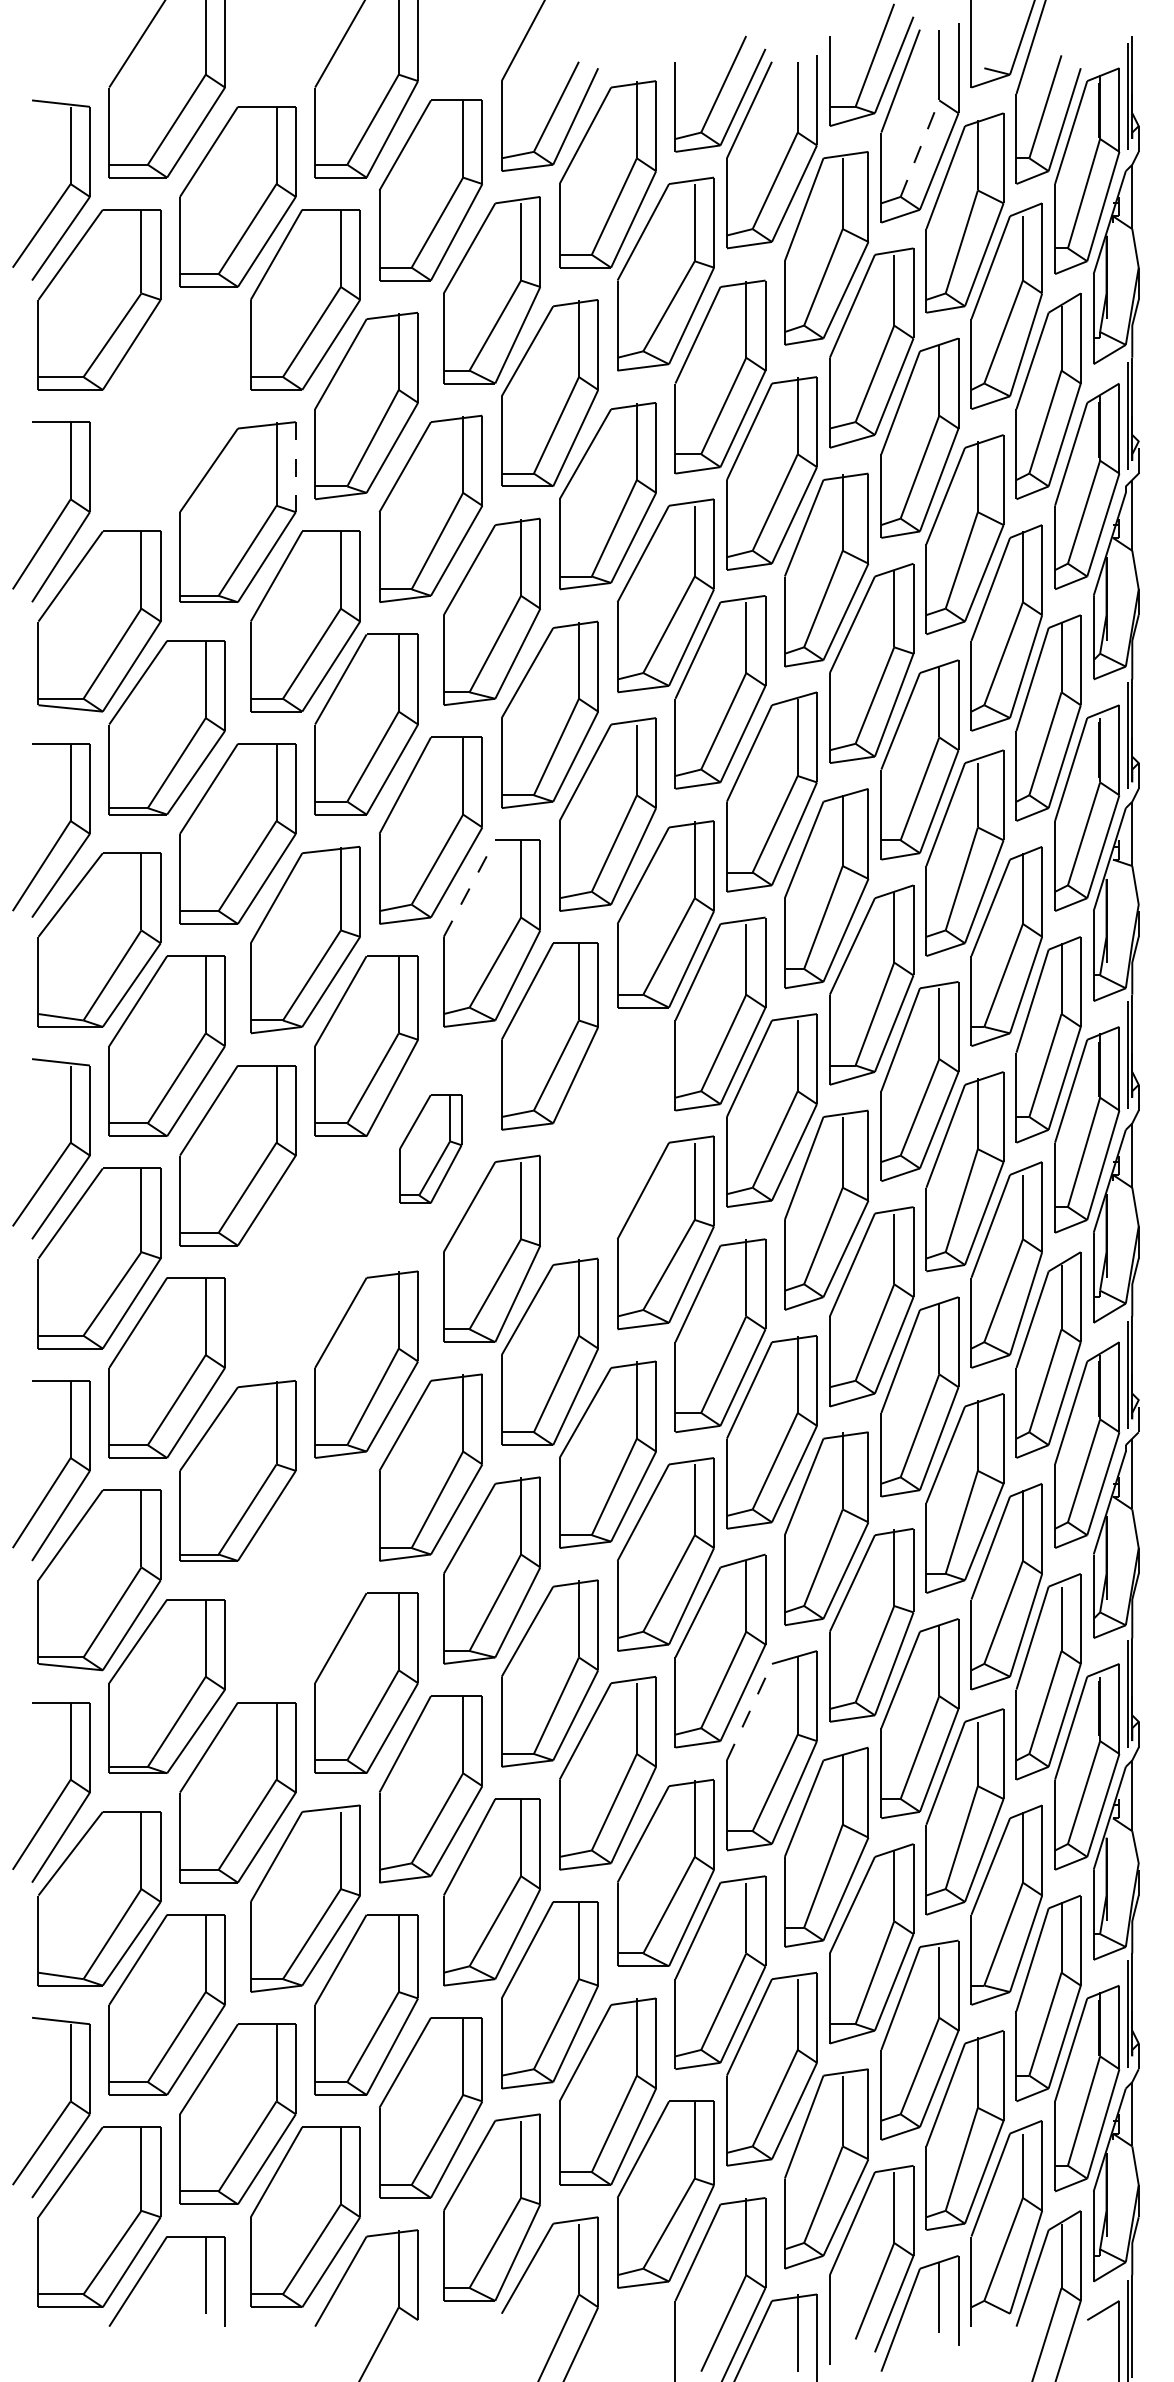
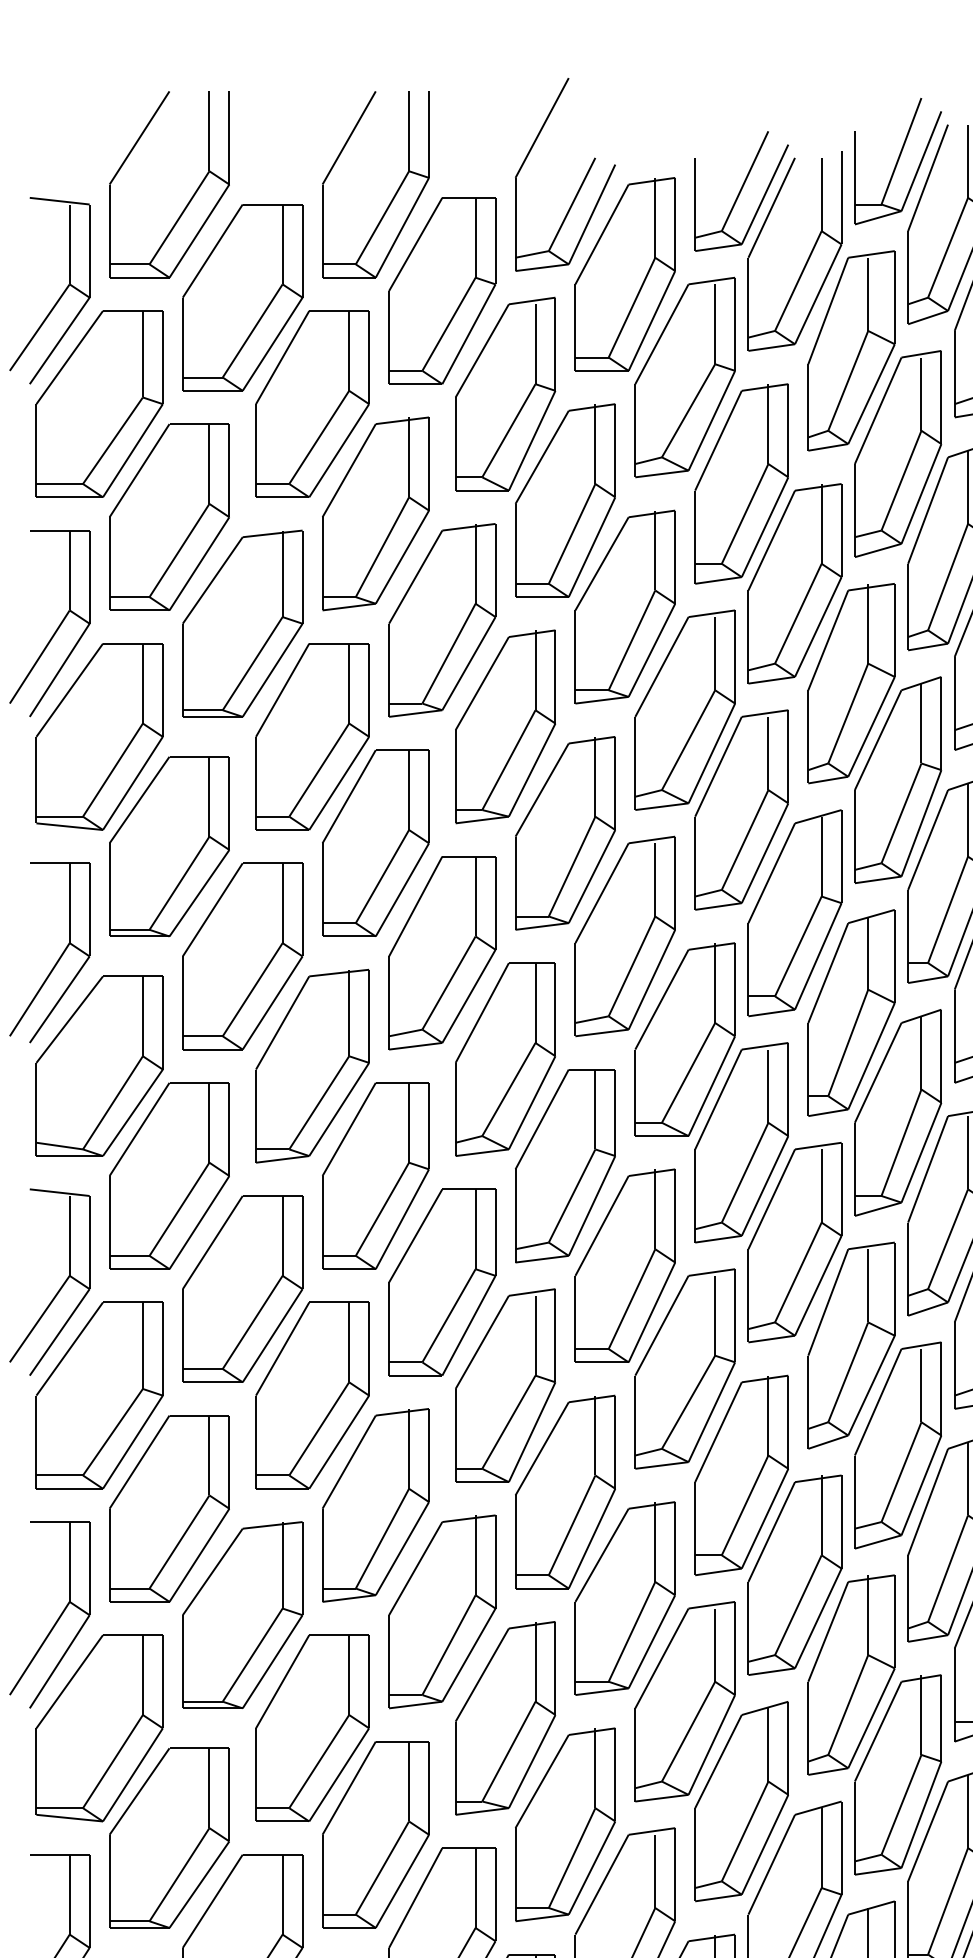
line: (919, 148) -> (947, 247), dashed -> solid
part: (166, 408) -> (168, 516), added
line: (295, 467) -> (302, 577), dashed -> solid
line: (469, 888) -> (482, 1012), dashed -> solid
part: (607, 1132) -> (624, 1265), added
part: (430, 1148) -> (441, 1281), size x1.67
part: (305, 1258) -> (312, 1395), added
part: (305, 1579) -> (312, 1727), added
line: (749, 1711) -> (771, 1864), dashed -> solid

